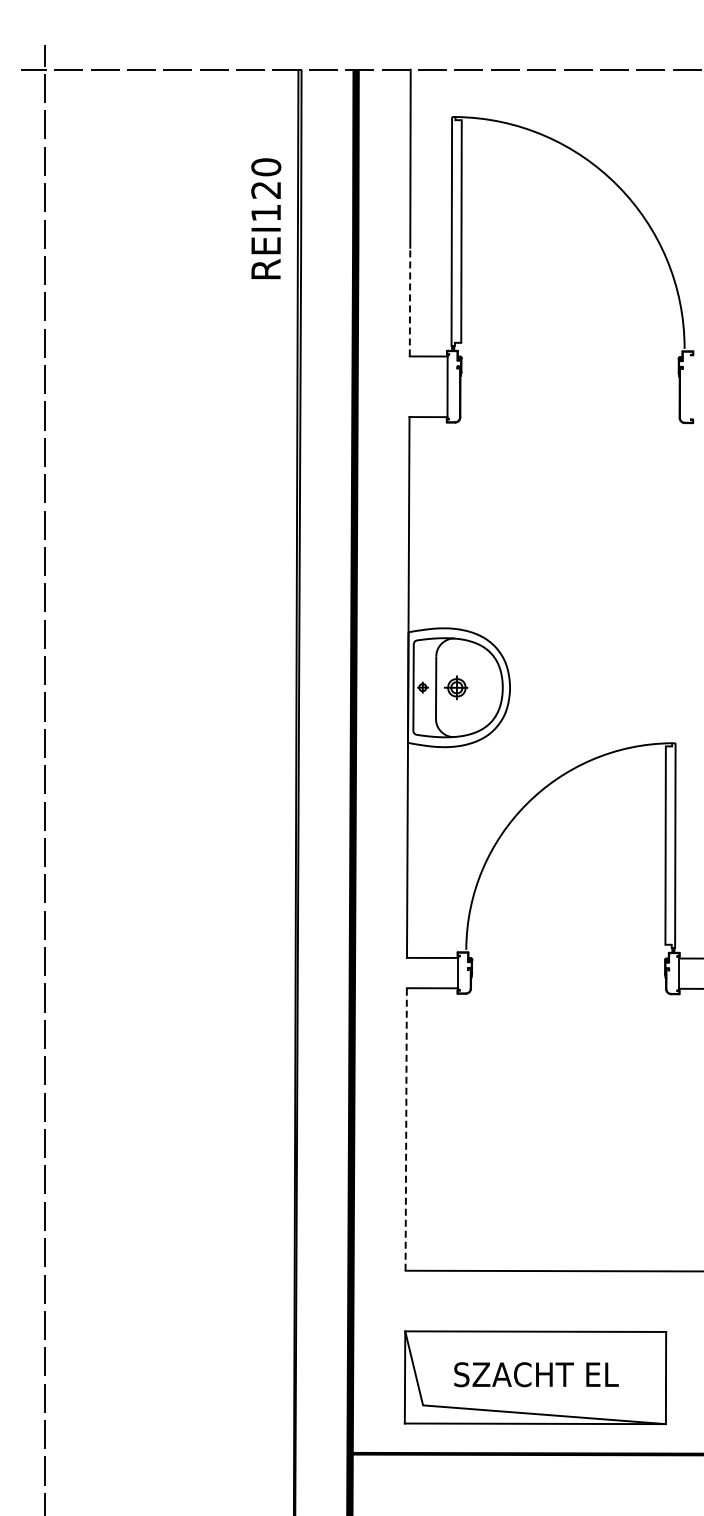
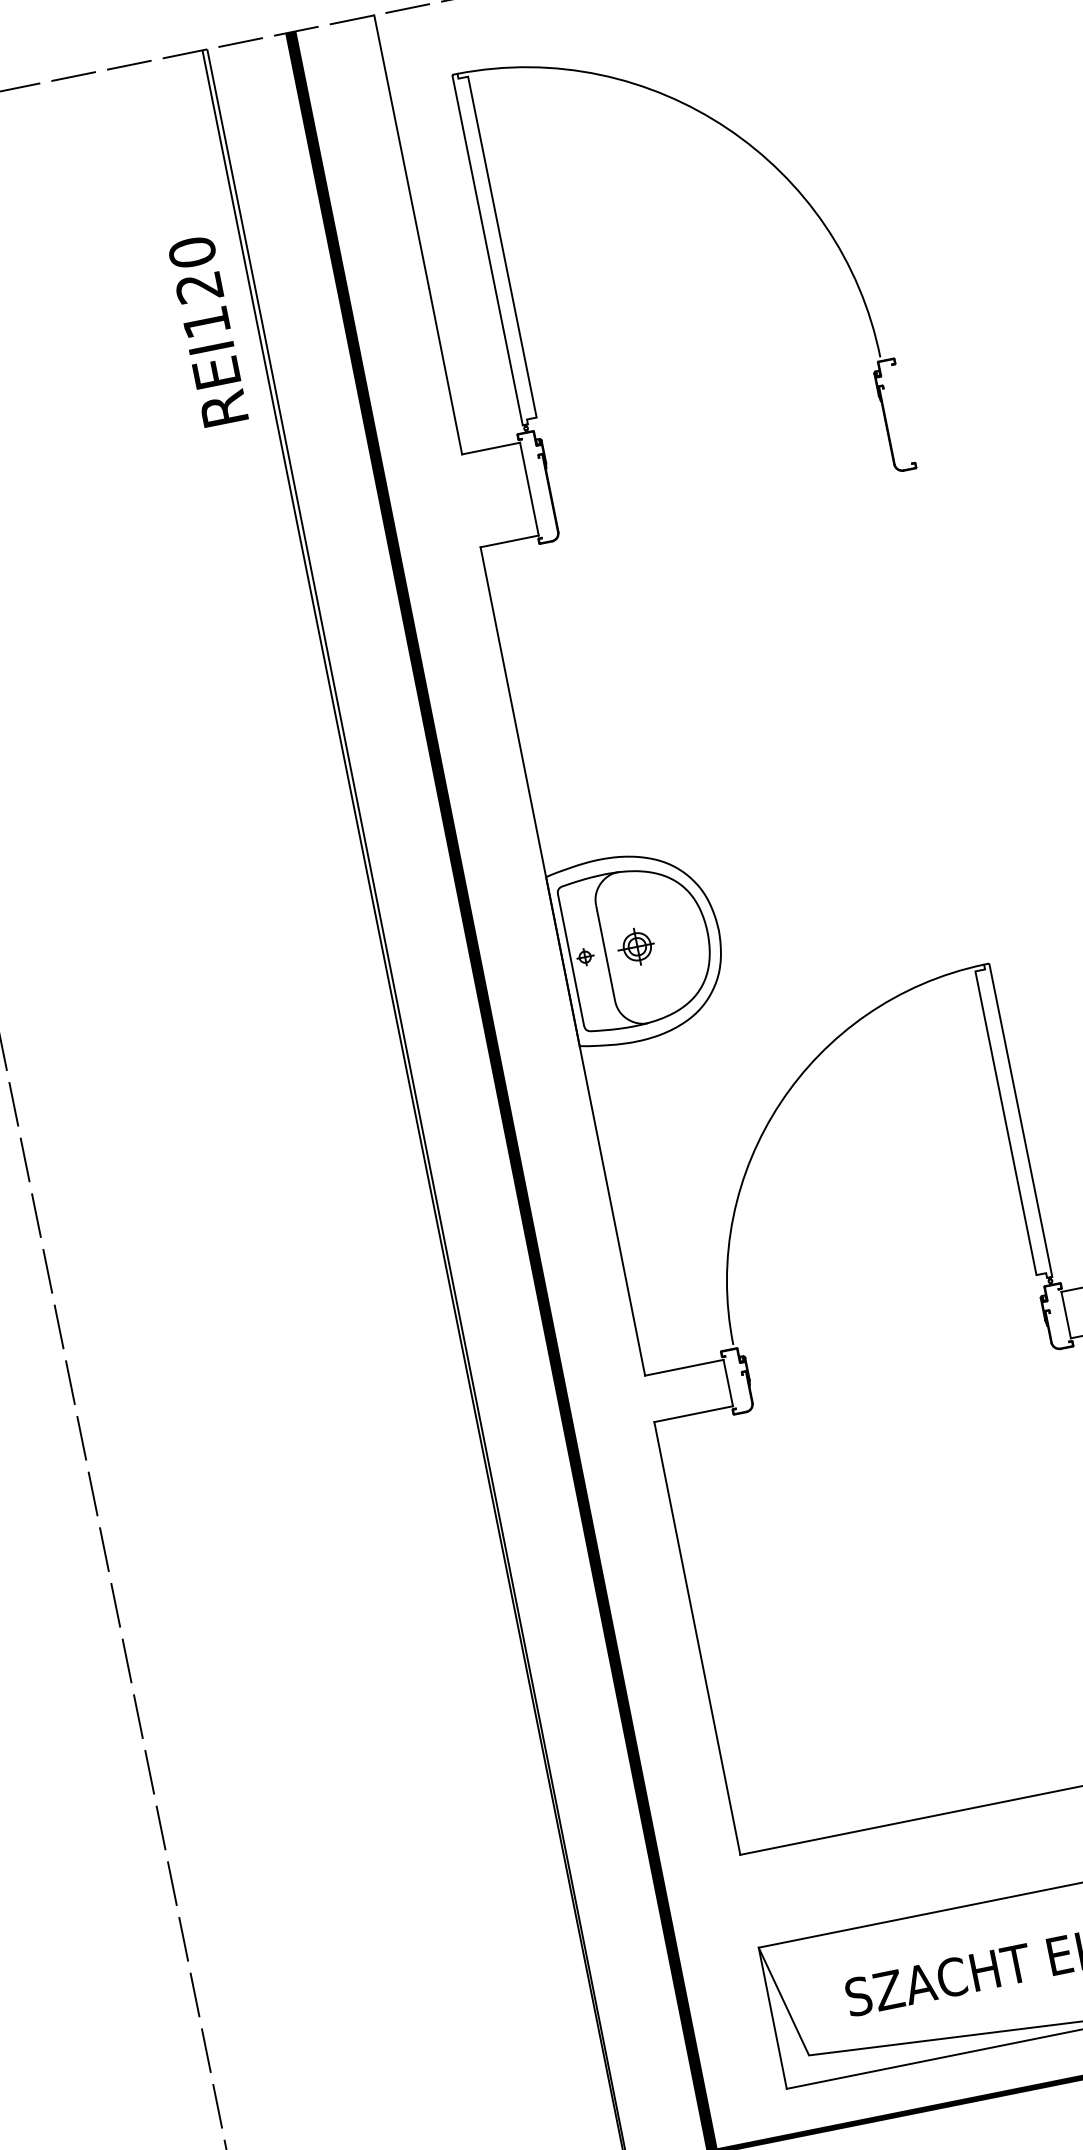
text: (266, 218) -> (208, 330), moved
line: (410, 301) -> (446, 370), dashed -> solid
line: (406, 1128) -> (697, 1636), dashed -> solid

